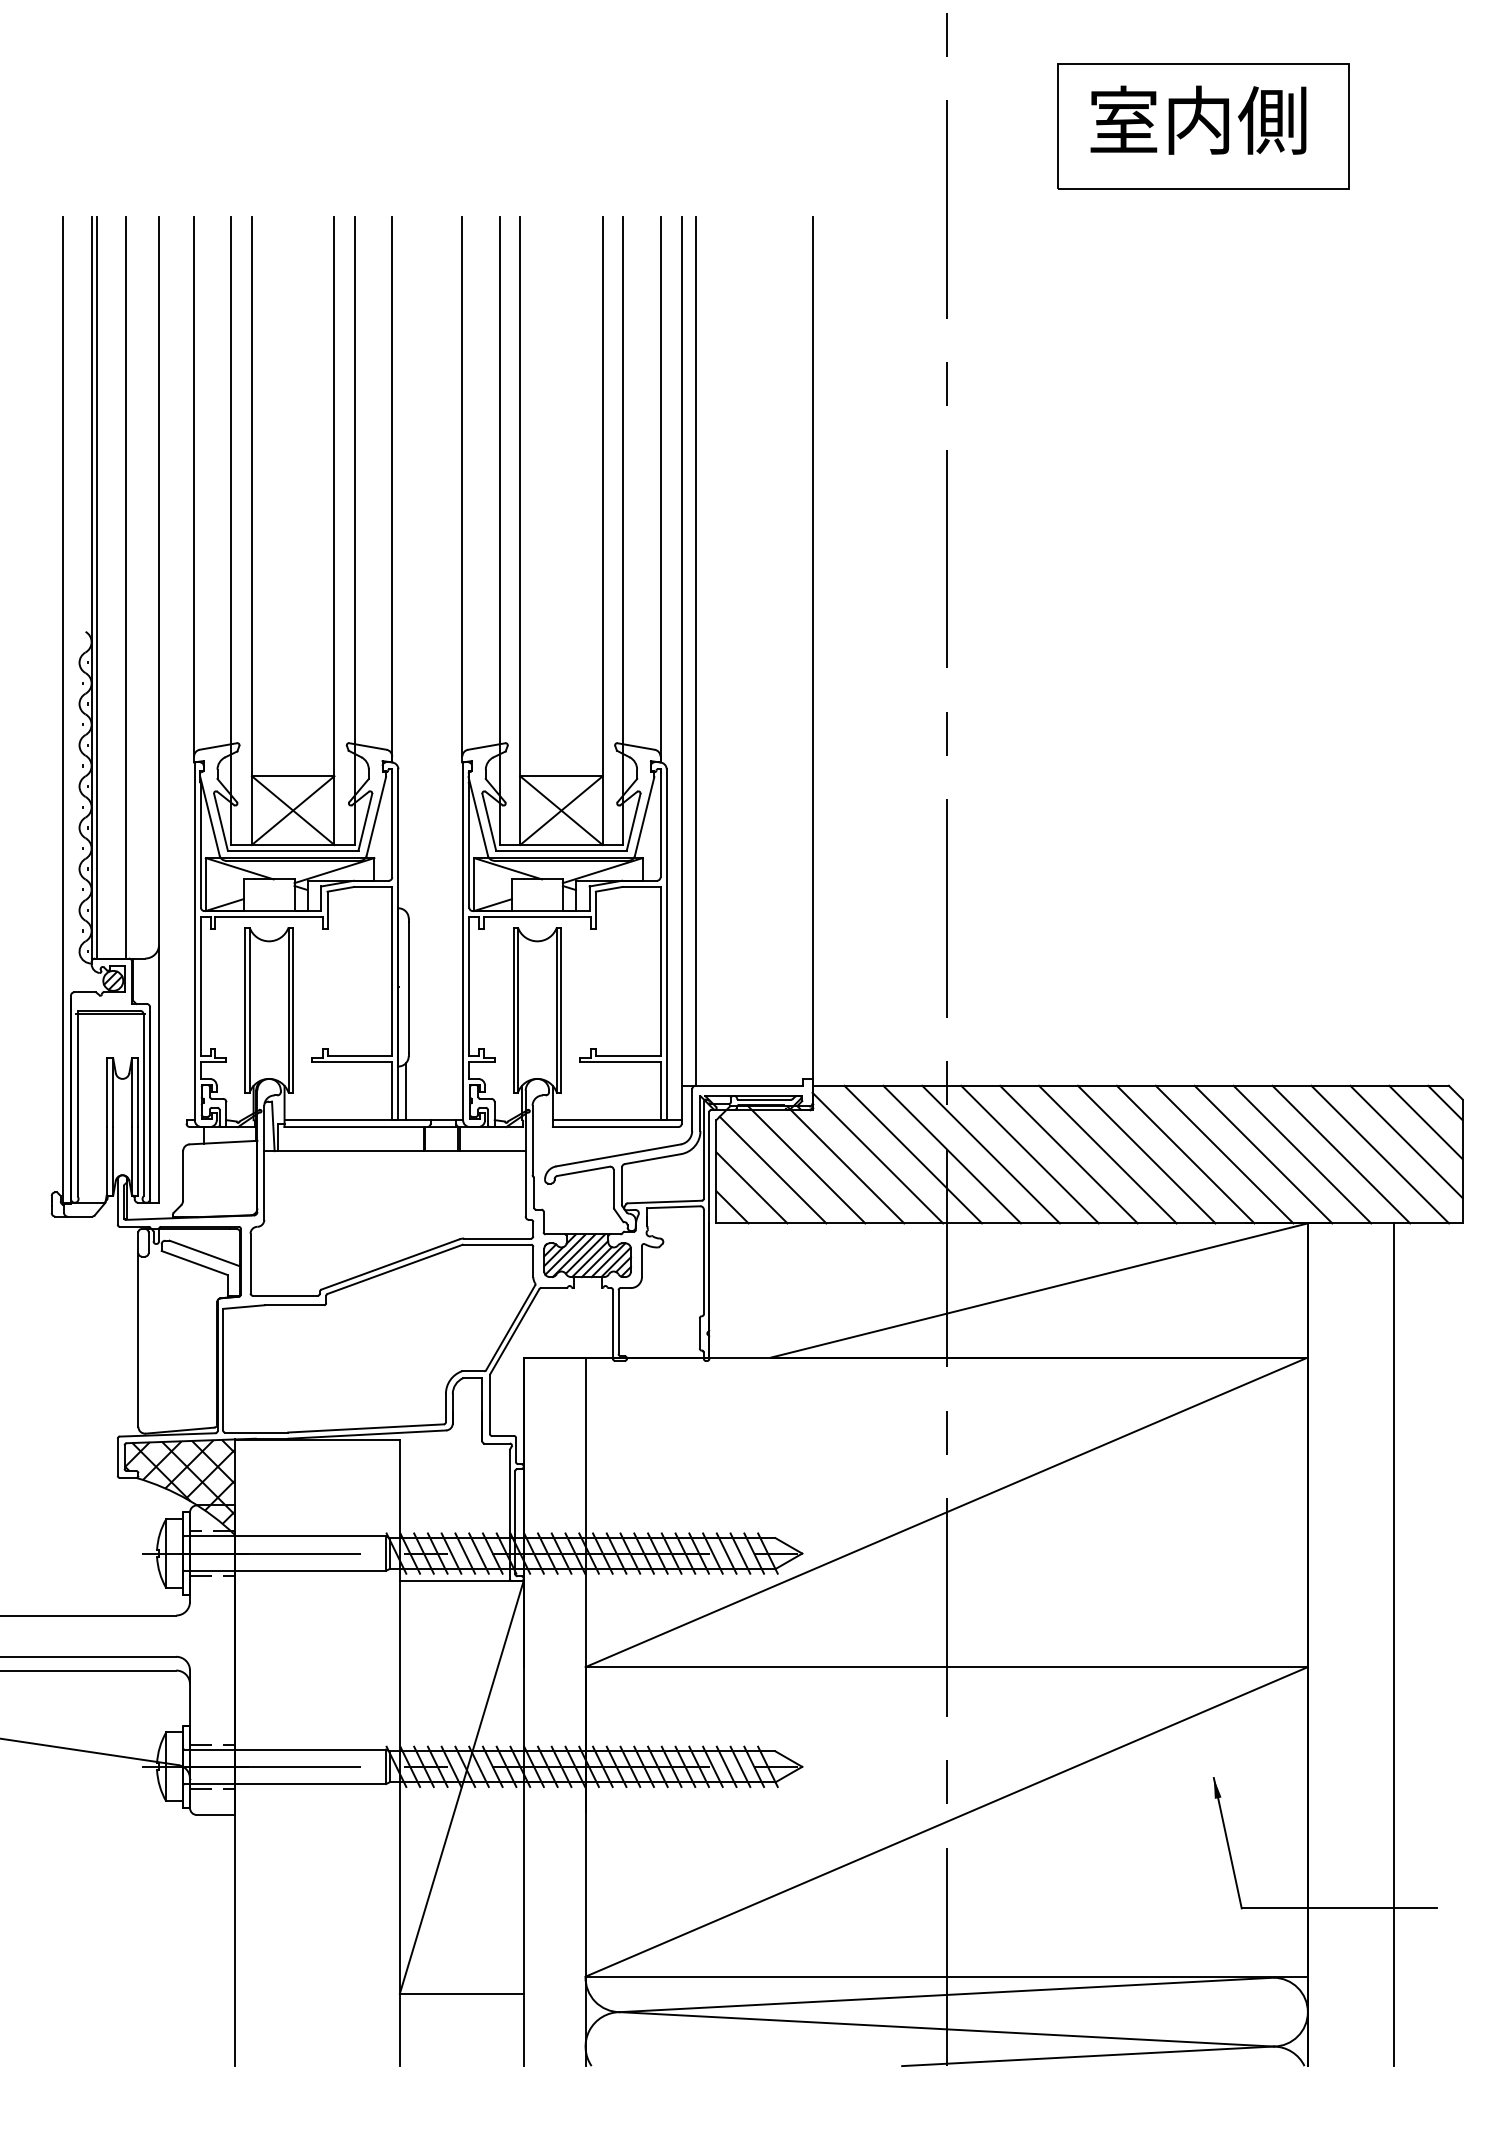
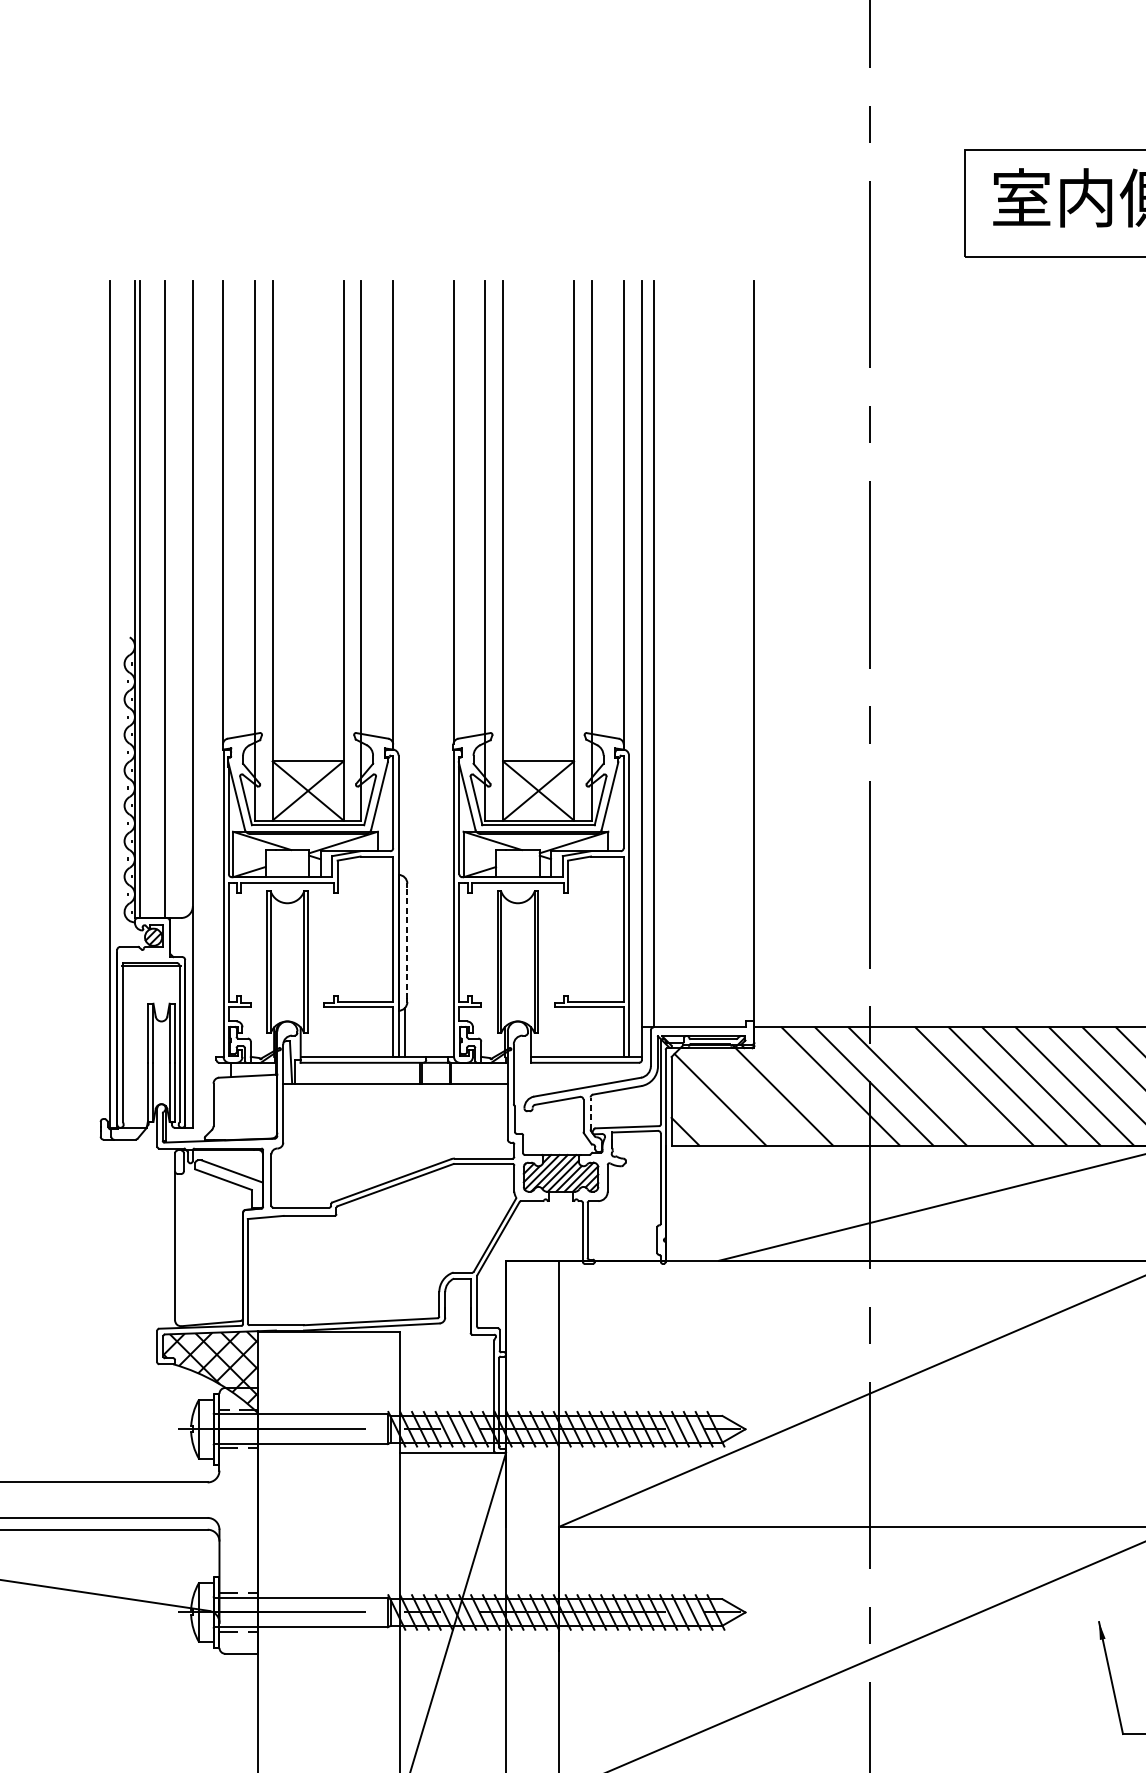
line: (408, 986) -> (407, 942), solid -> dashed
line: (1029, 1154) -> (940, 1086), removed
line: (877, 1157) -> (810, 1088), removed
line: (806, 1164) -> (749, 1094), removed
line: (622, 1186) -> (591, 1113), solid -> dashed
line: (751, 1187) -> (701, 1114), removed

